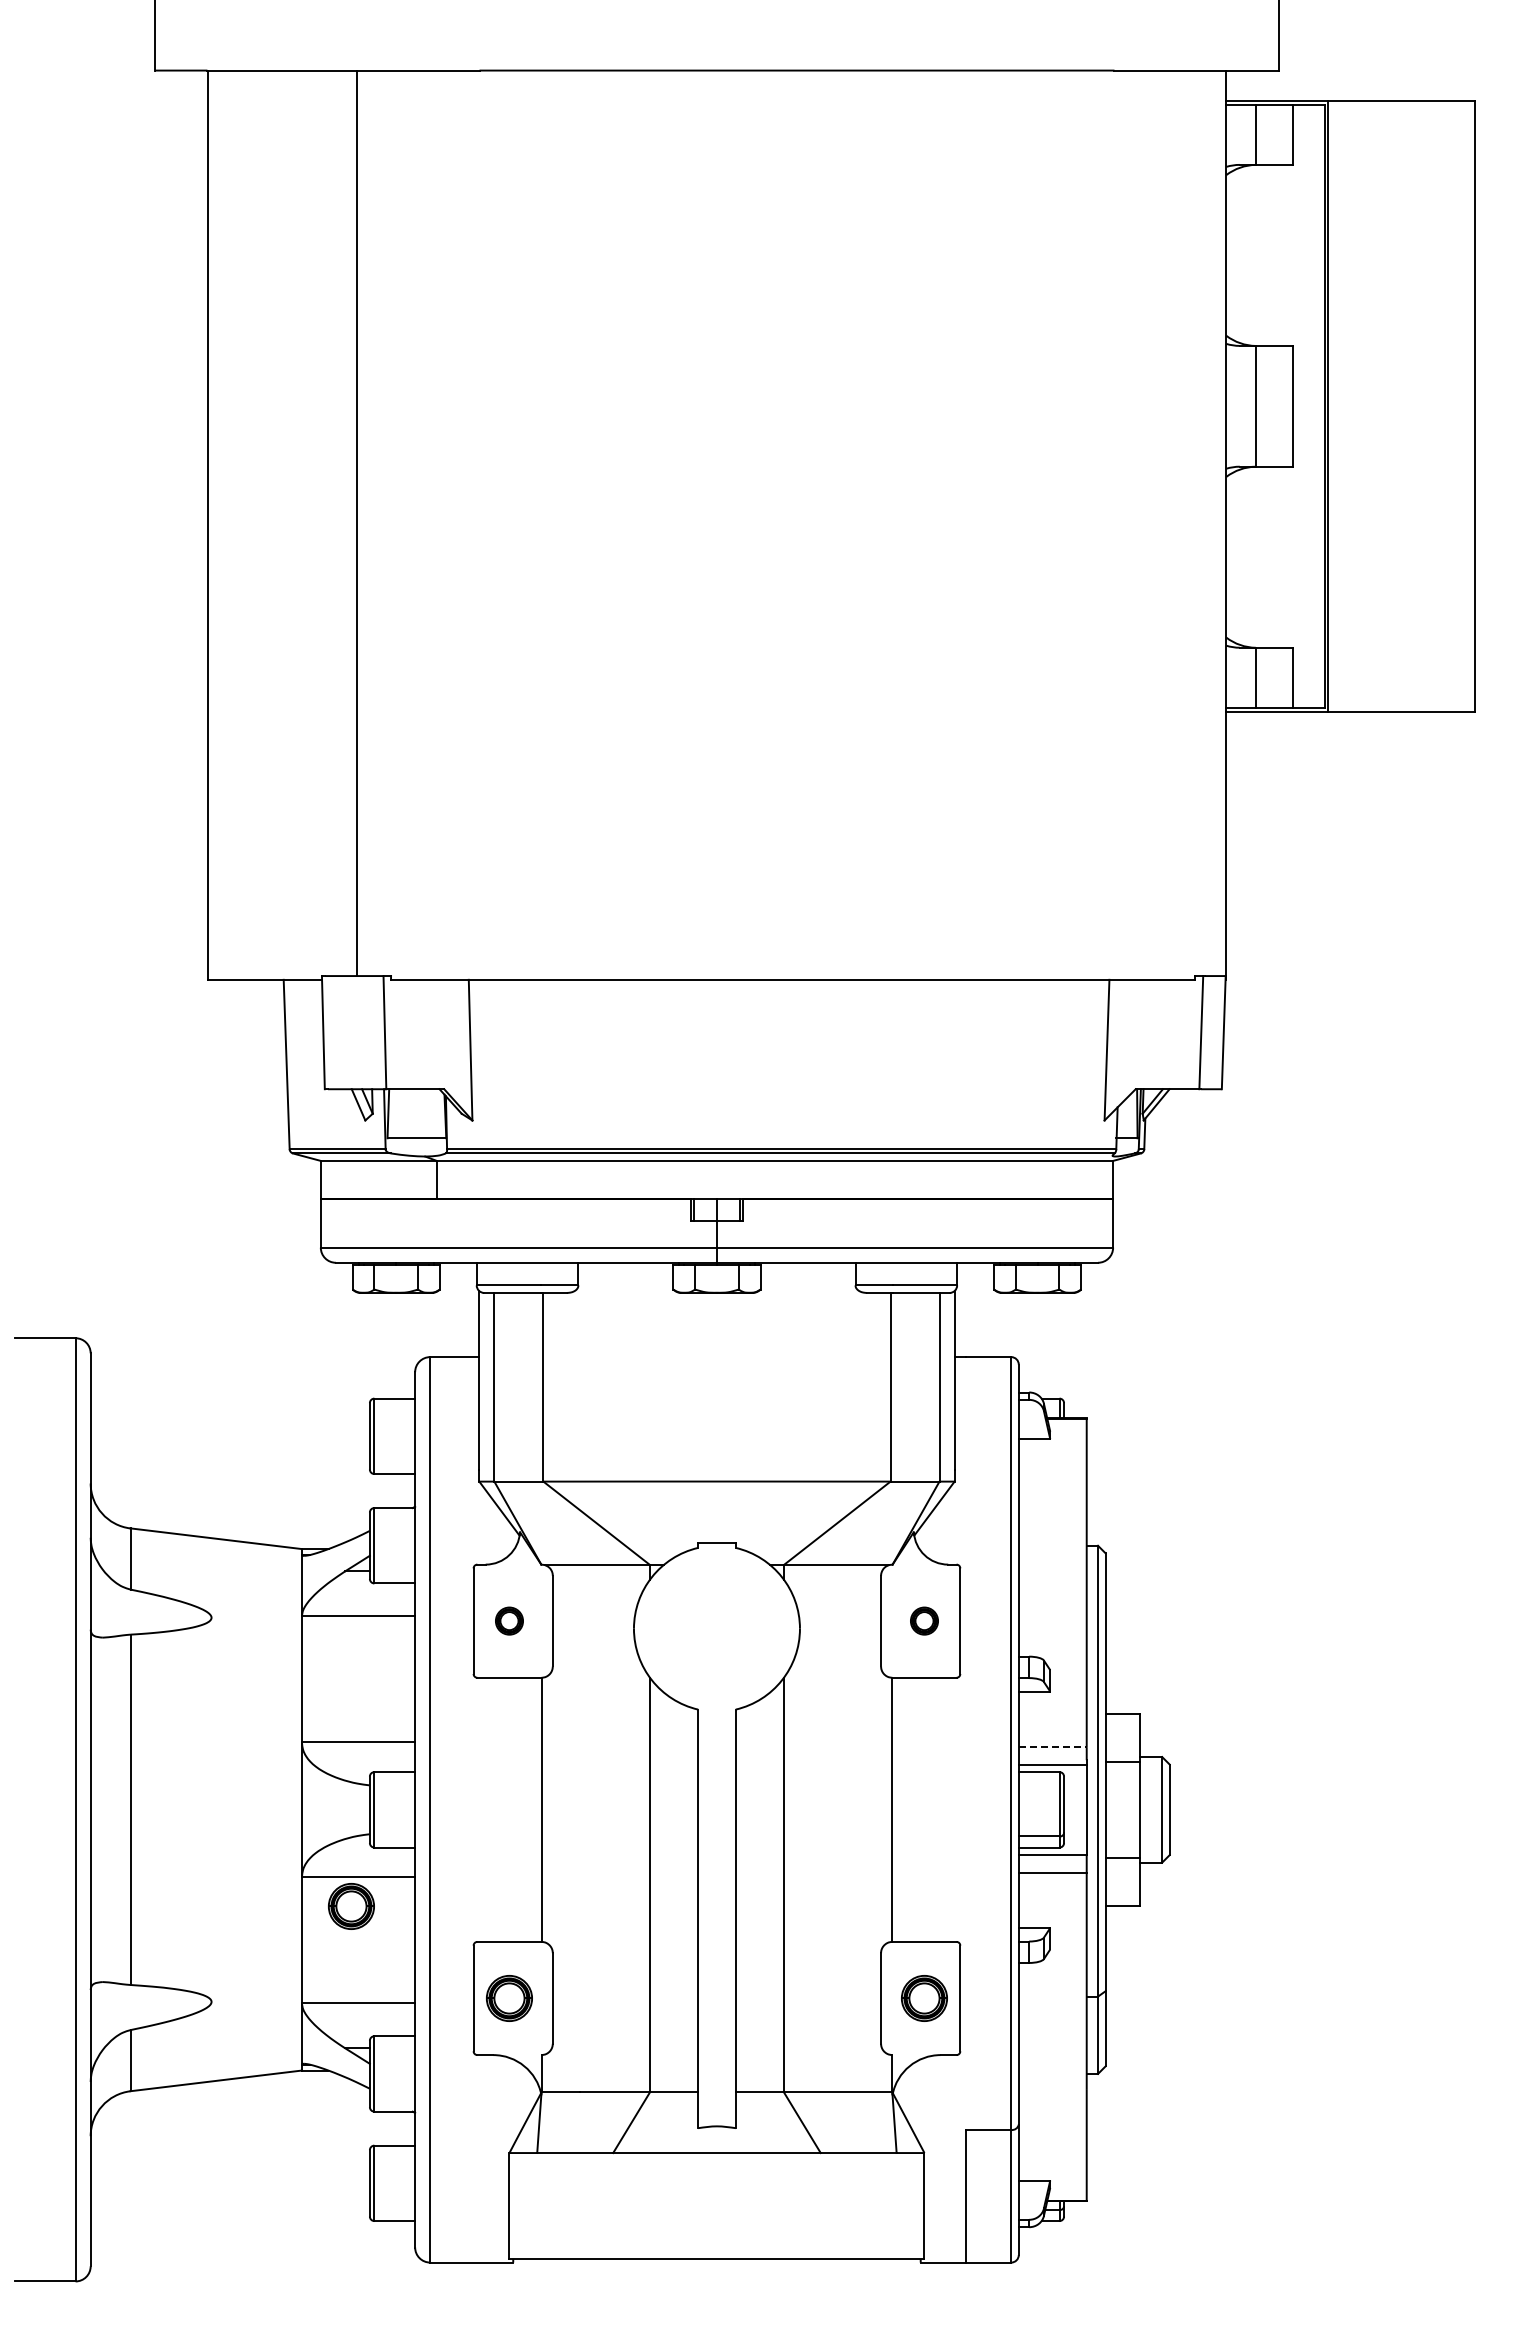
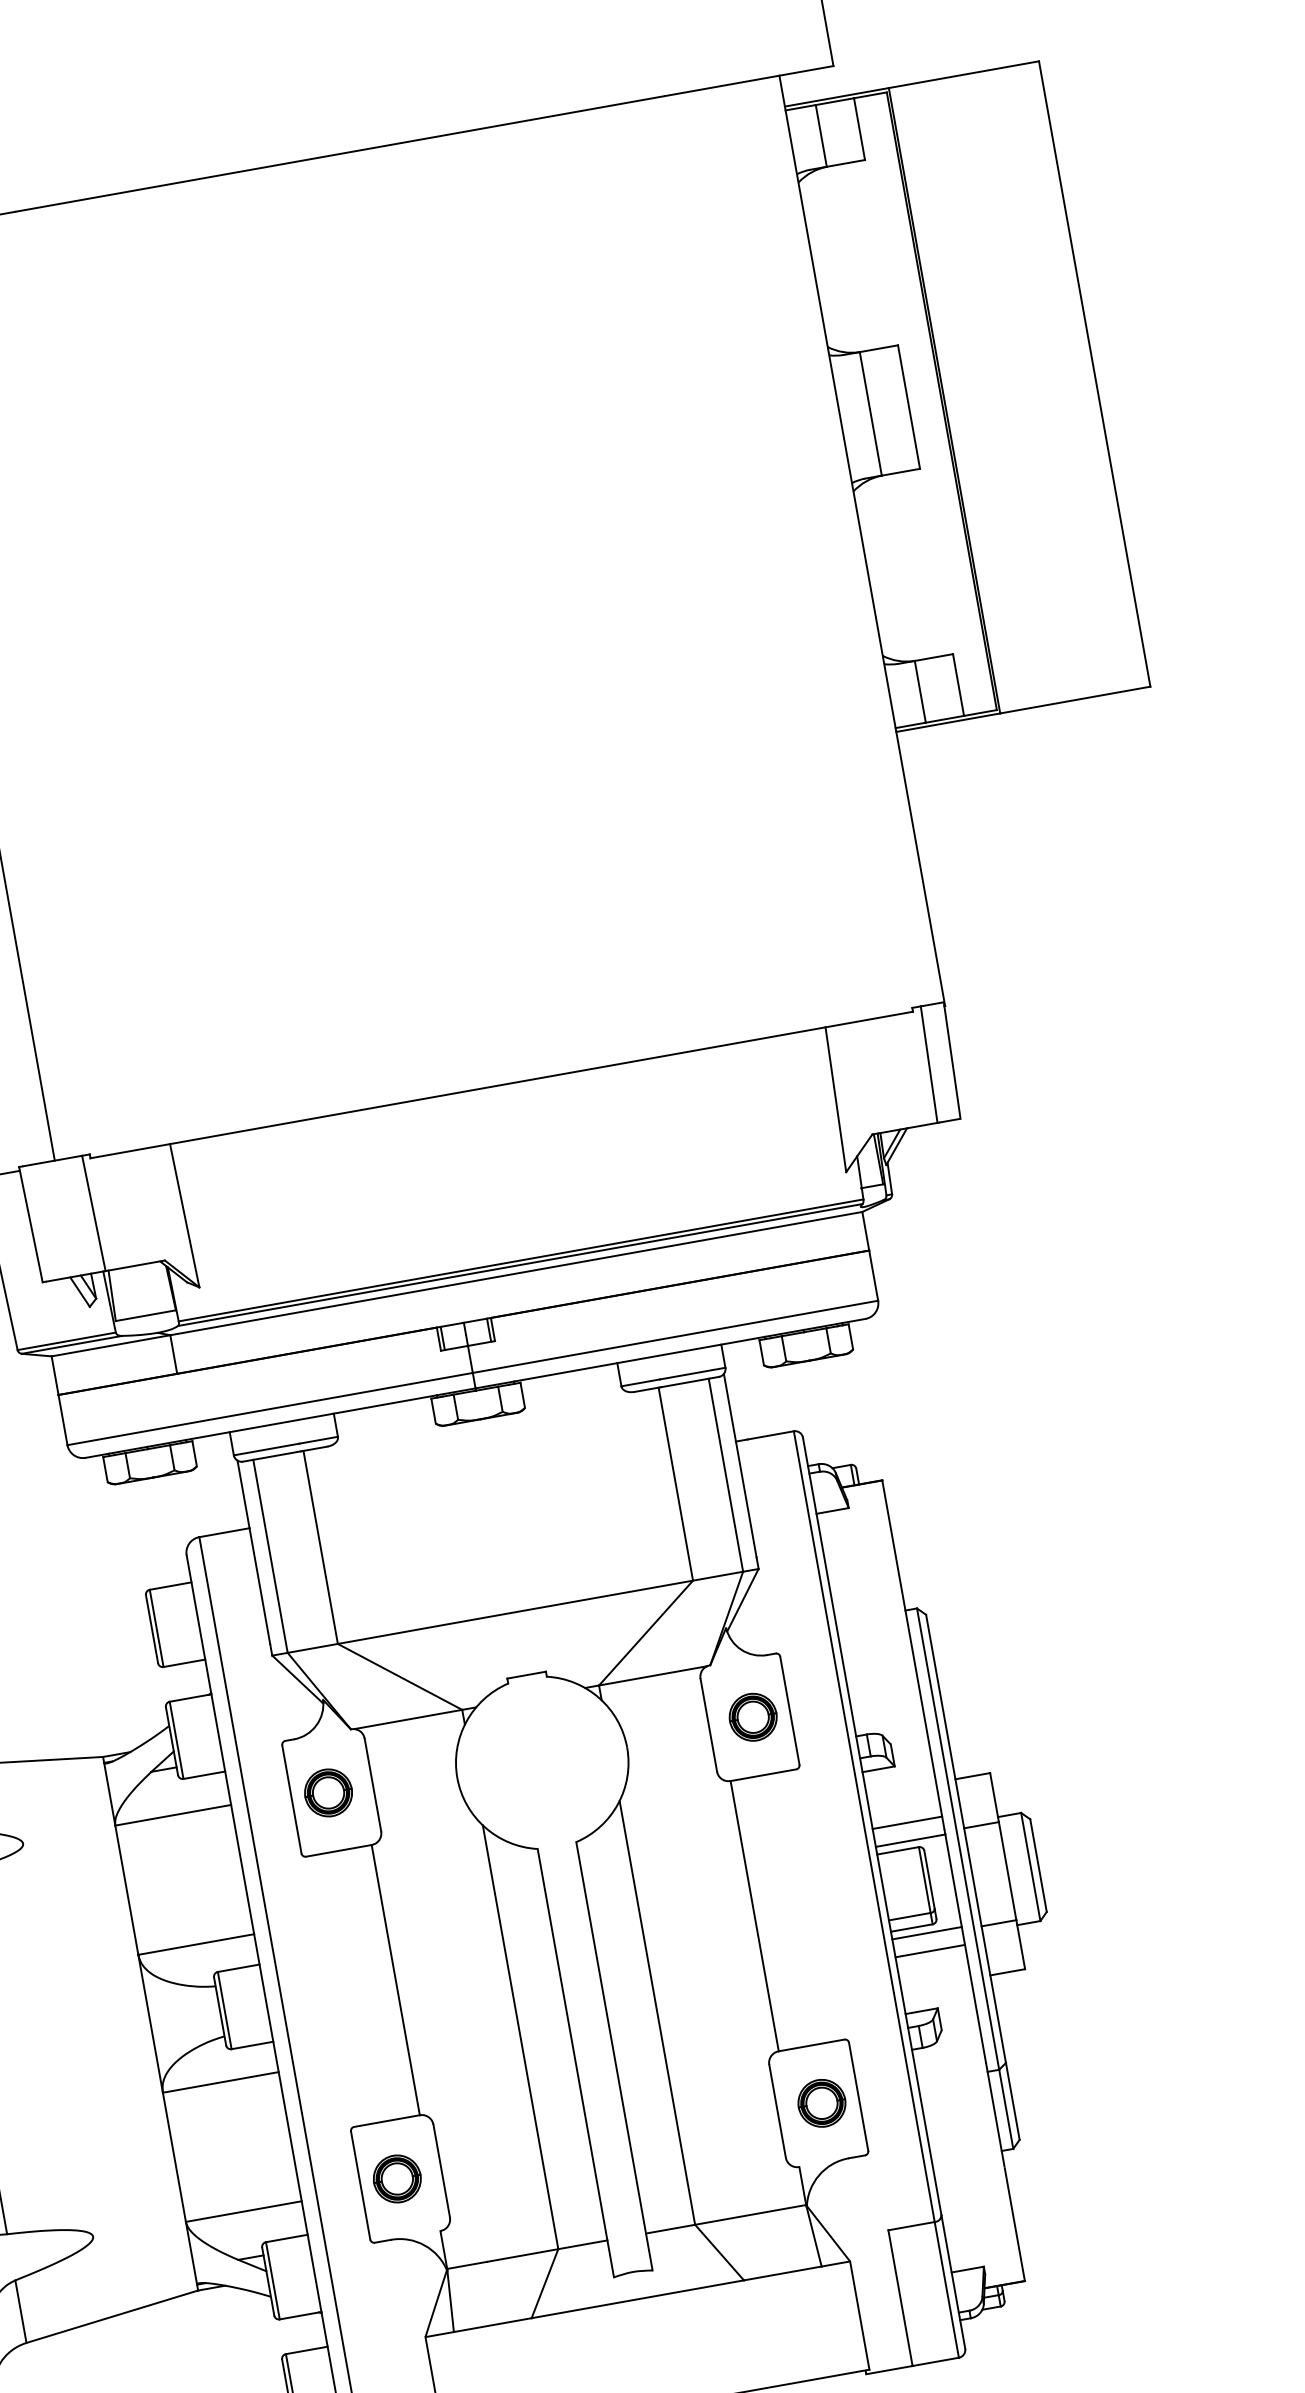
part: (509, 1620) -> (328, 1792), size x1.67
part: (924, 1620) -> (753, 1716), size x1.67
line: (1052, 1747) -> (907, 1823), dashed -> solid
part: (351, 1906) -> (218, 2113), removed

